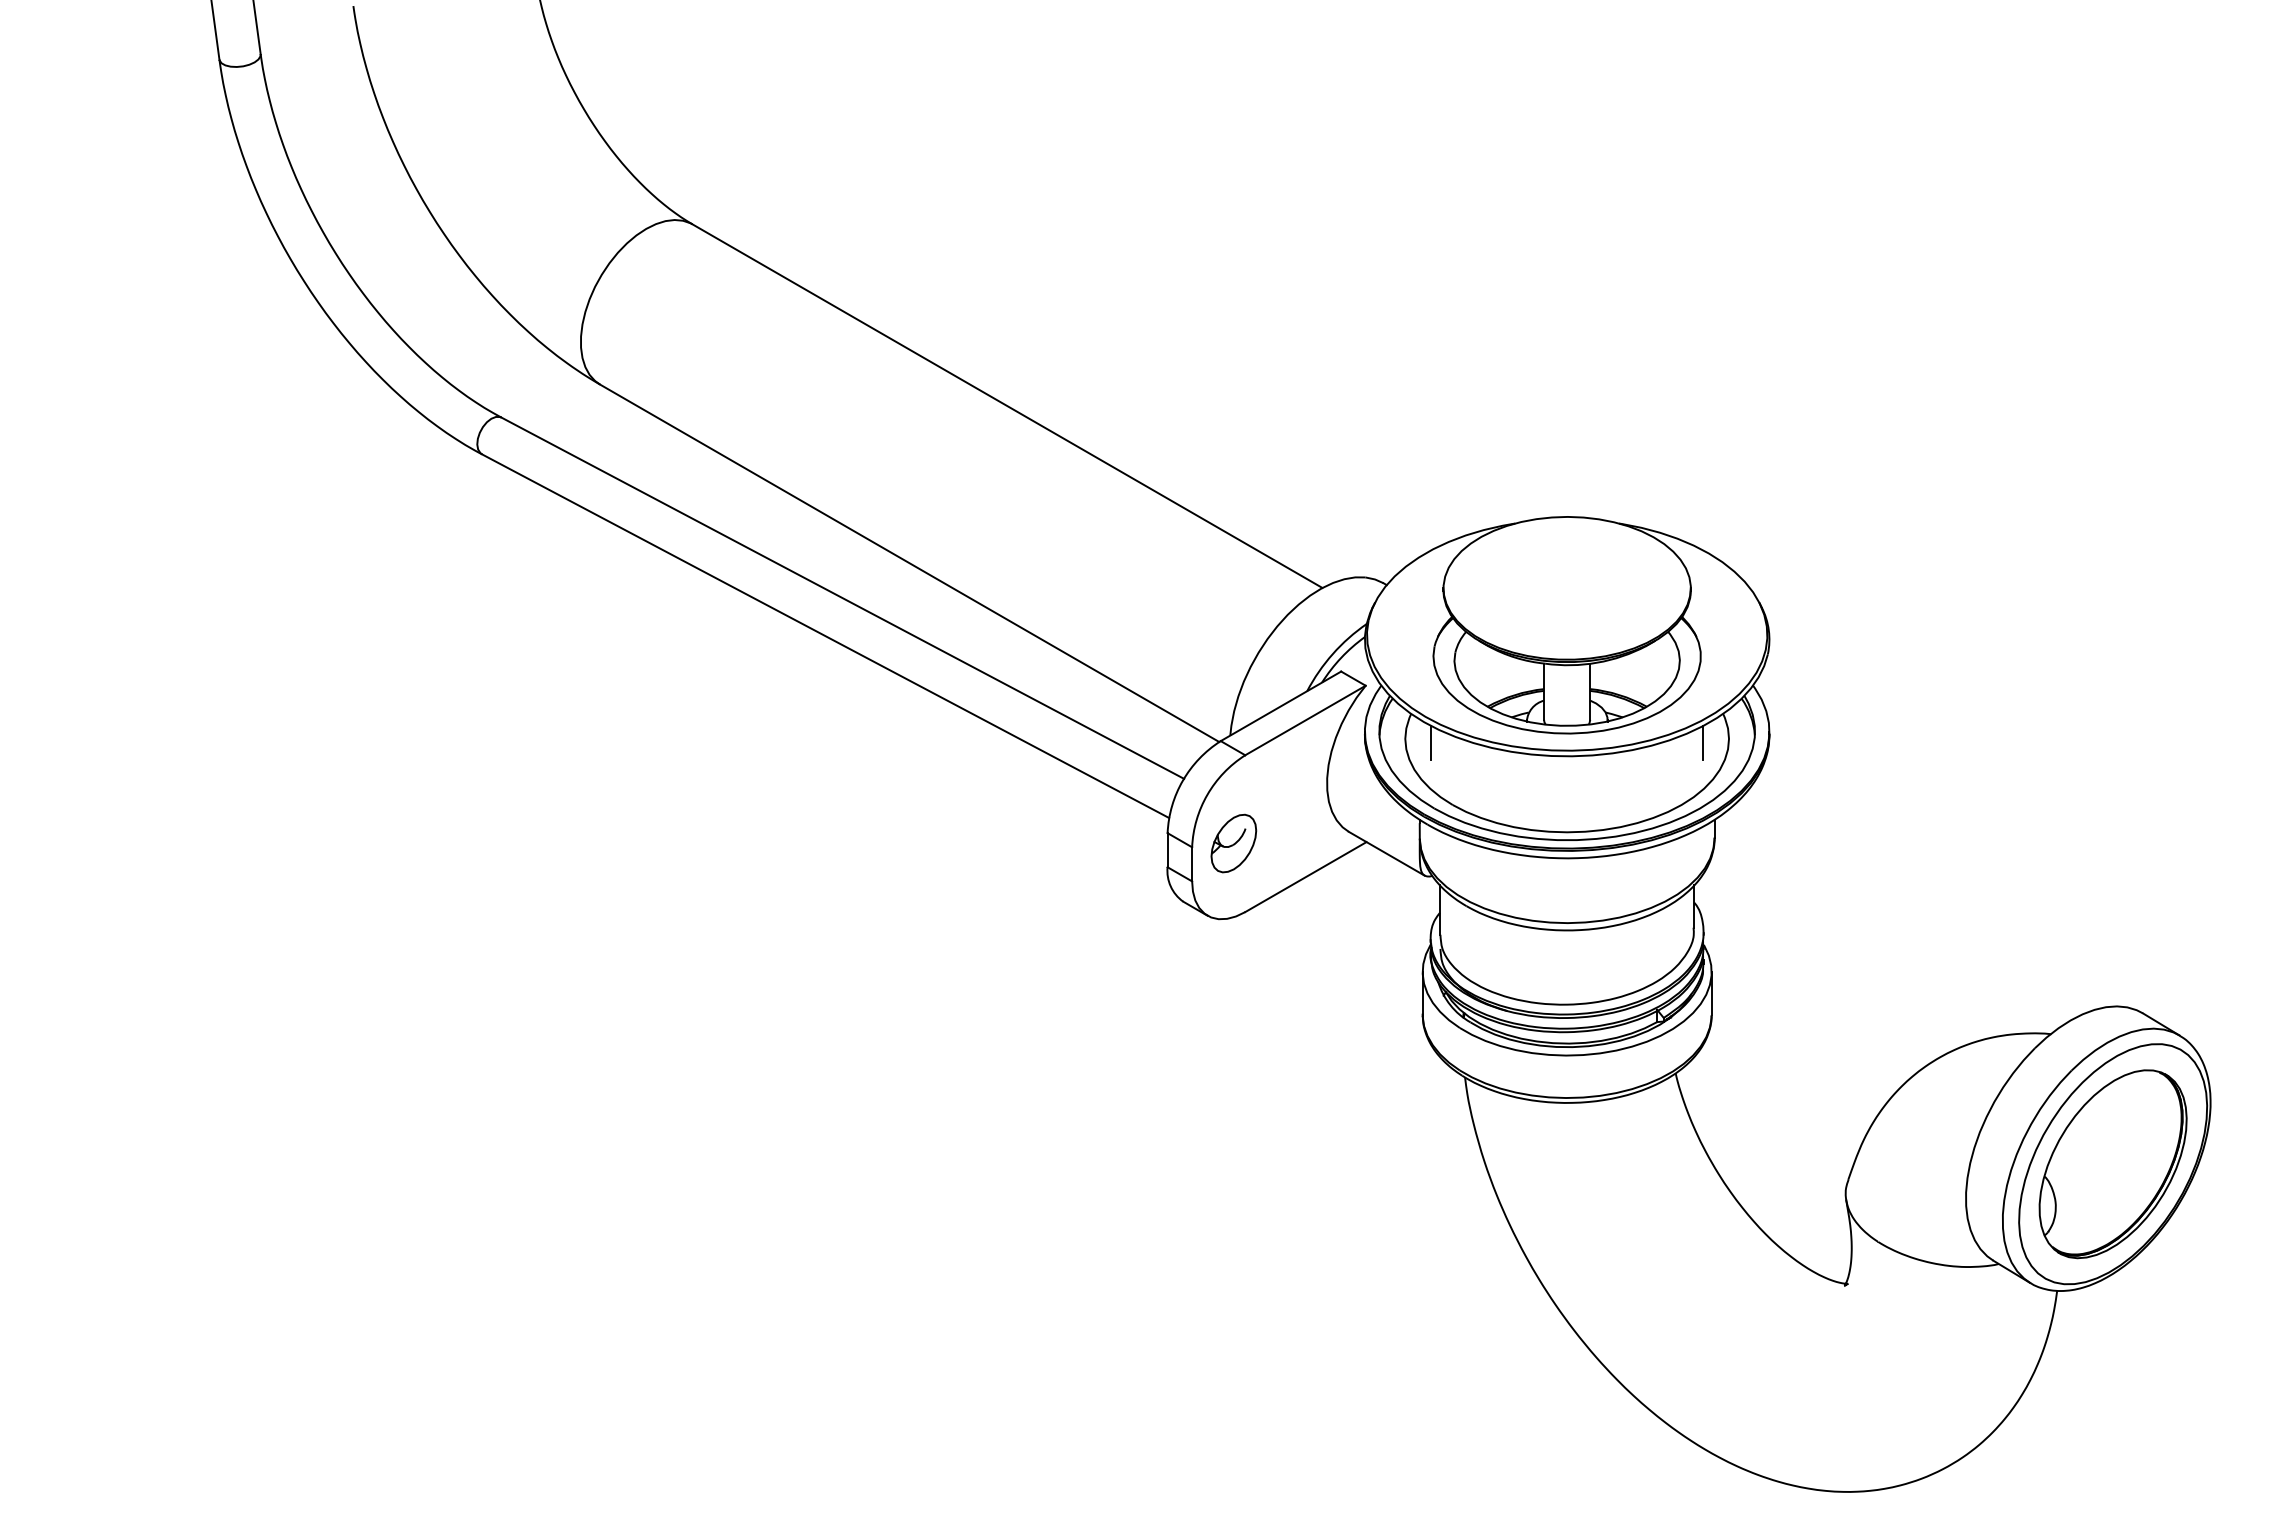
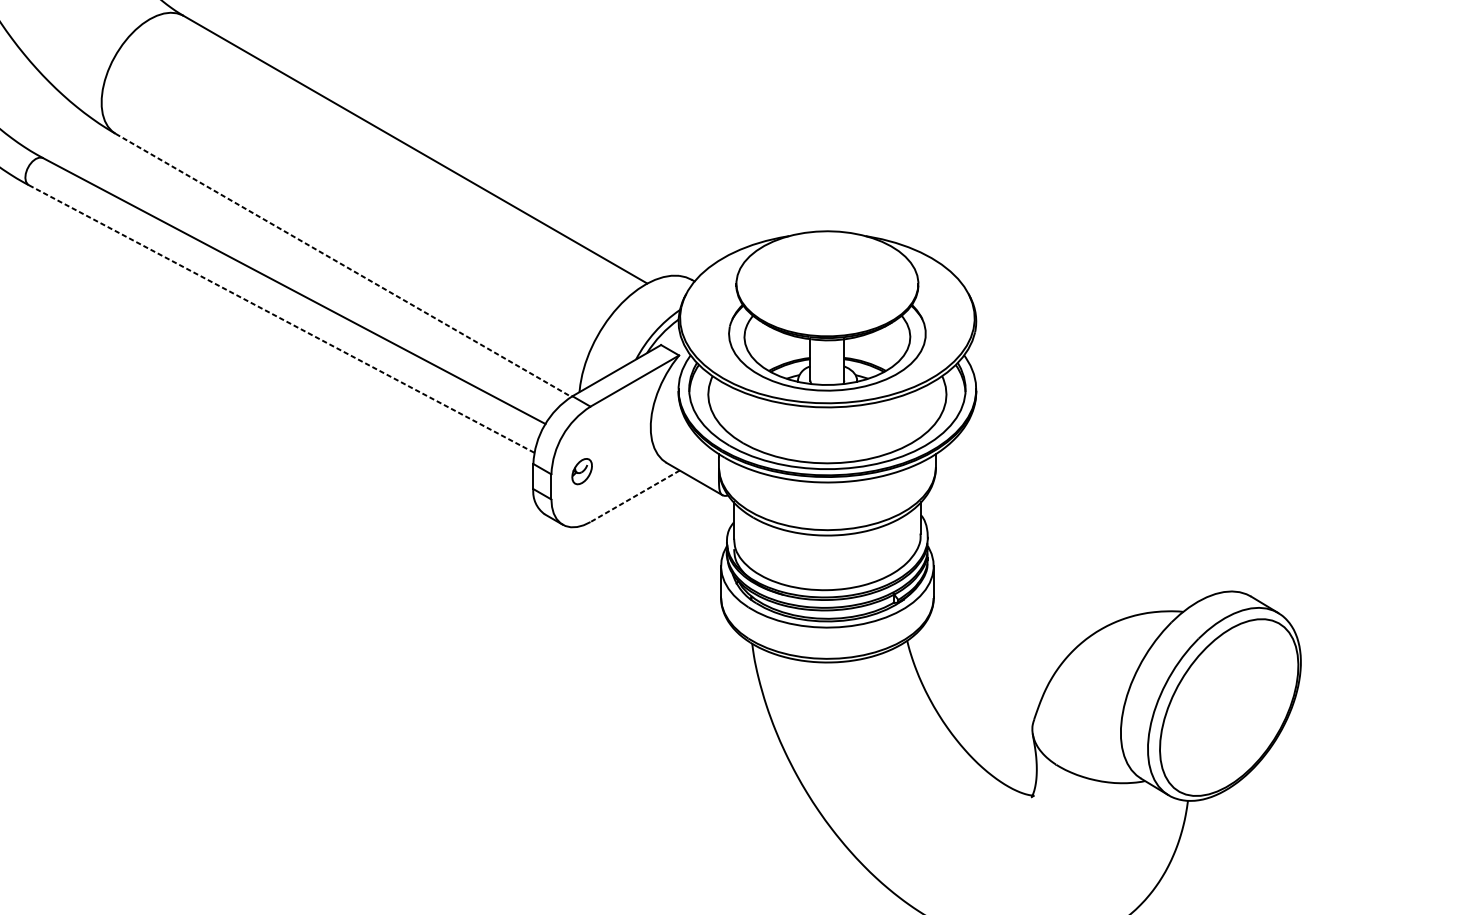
line: (910, 563) -> (344, 265), solid -> dashed
line: (825, 636) -> (281, 319), solid -> dashed
line: (1431, 743) -> (727, 397), removed
line: (1703, 743) -> (927, 397), removed
part: (1233, 843) -> (581, 471), size x0.6
line: (1305, 877) -> (634, 496), solid -> dashed
part: (2112, 1164) -> (1228, 707), removed

